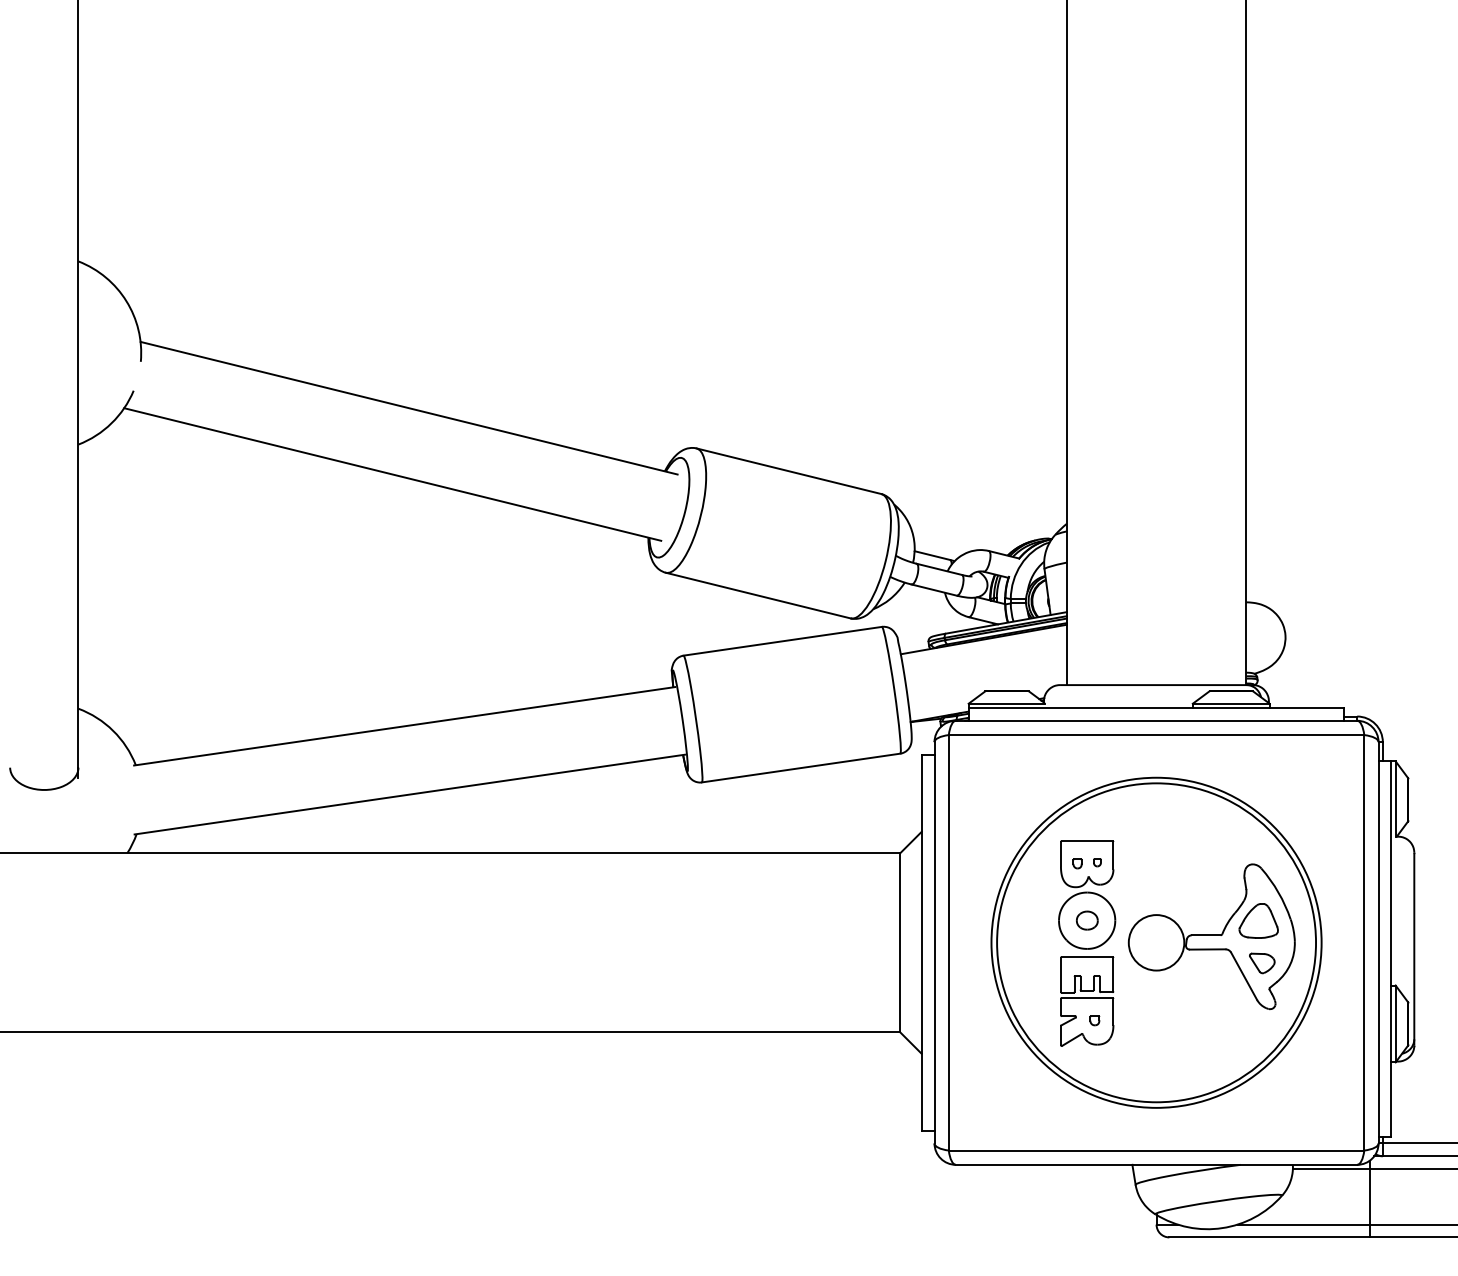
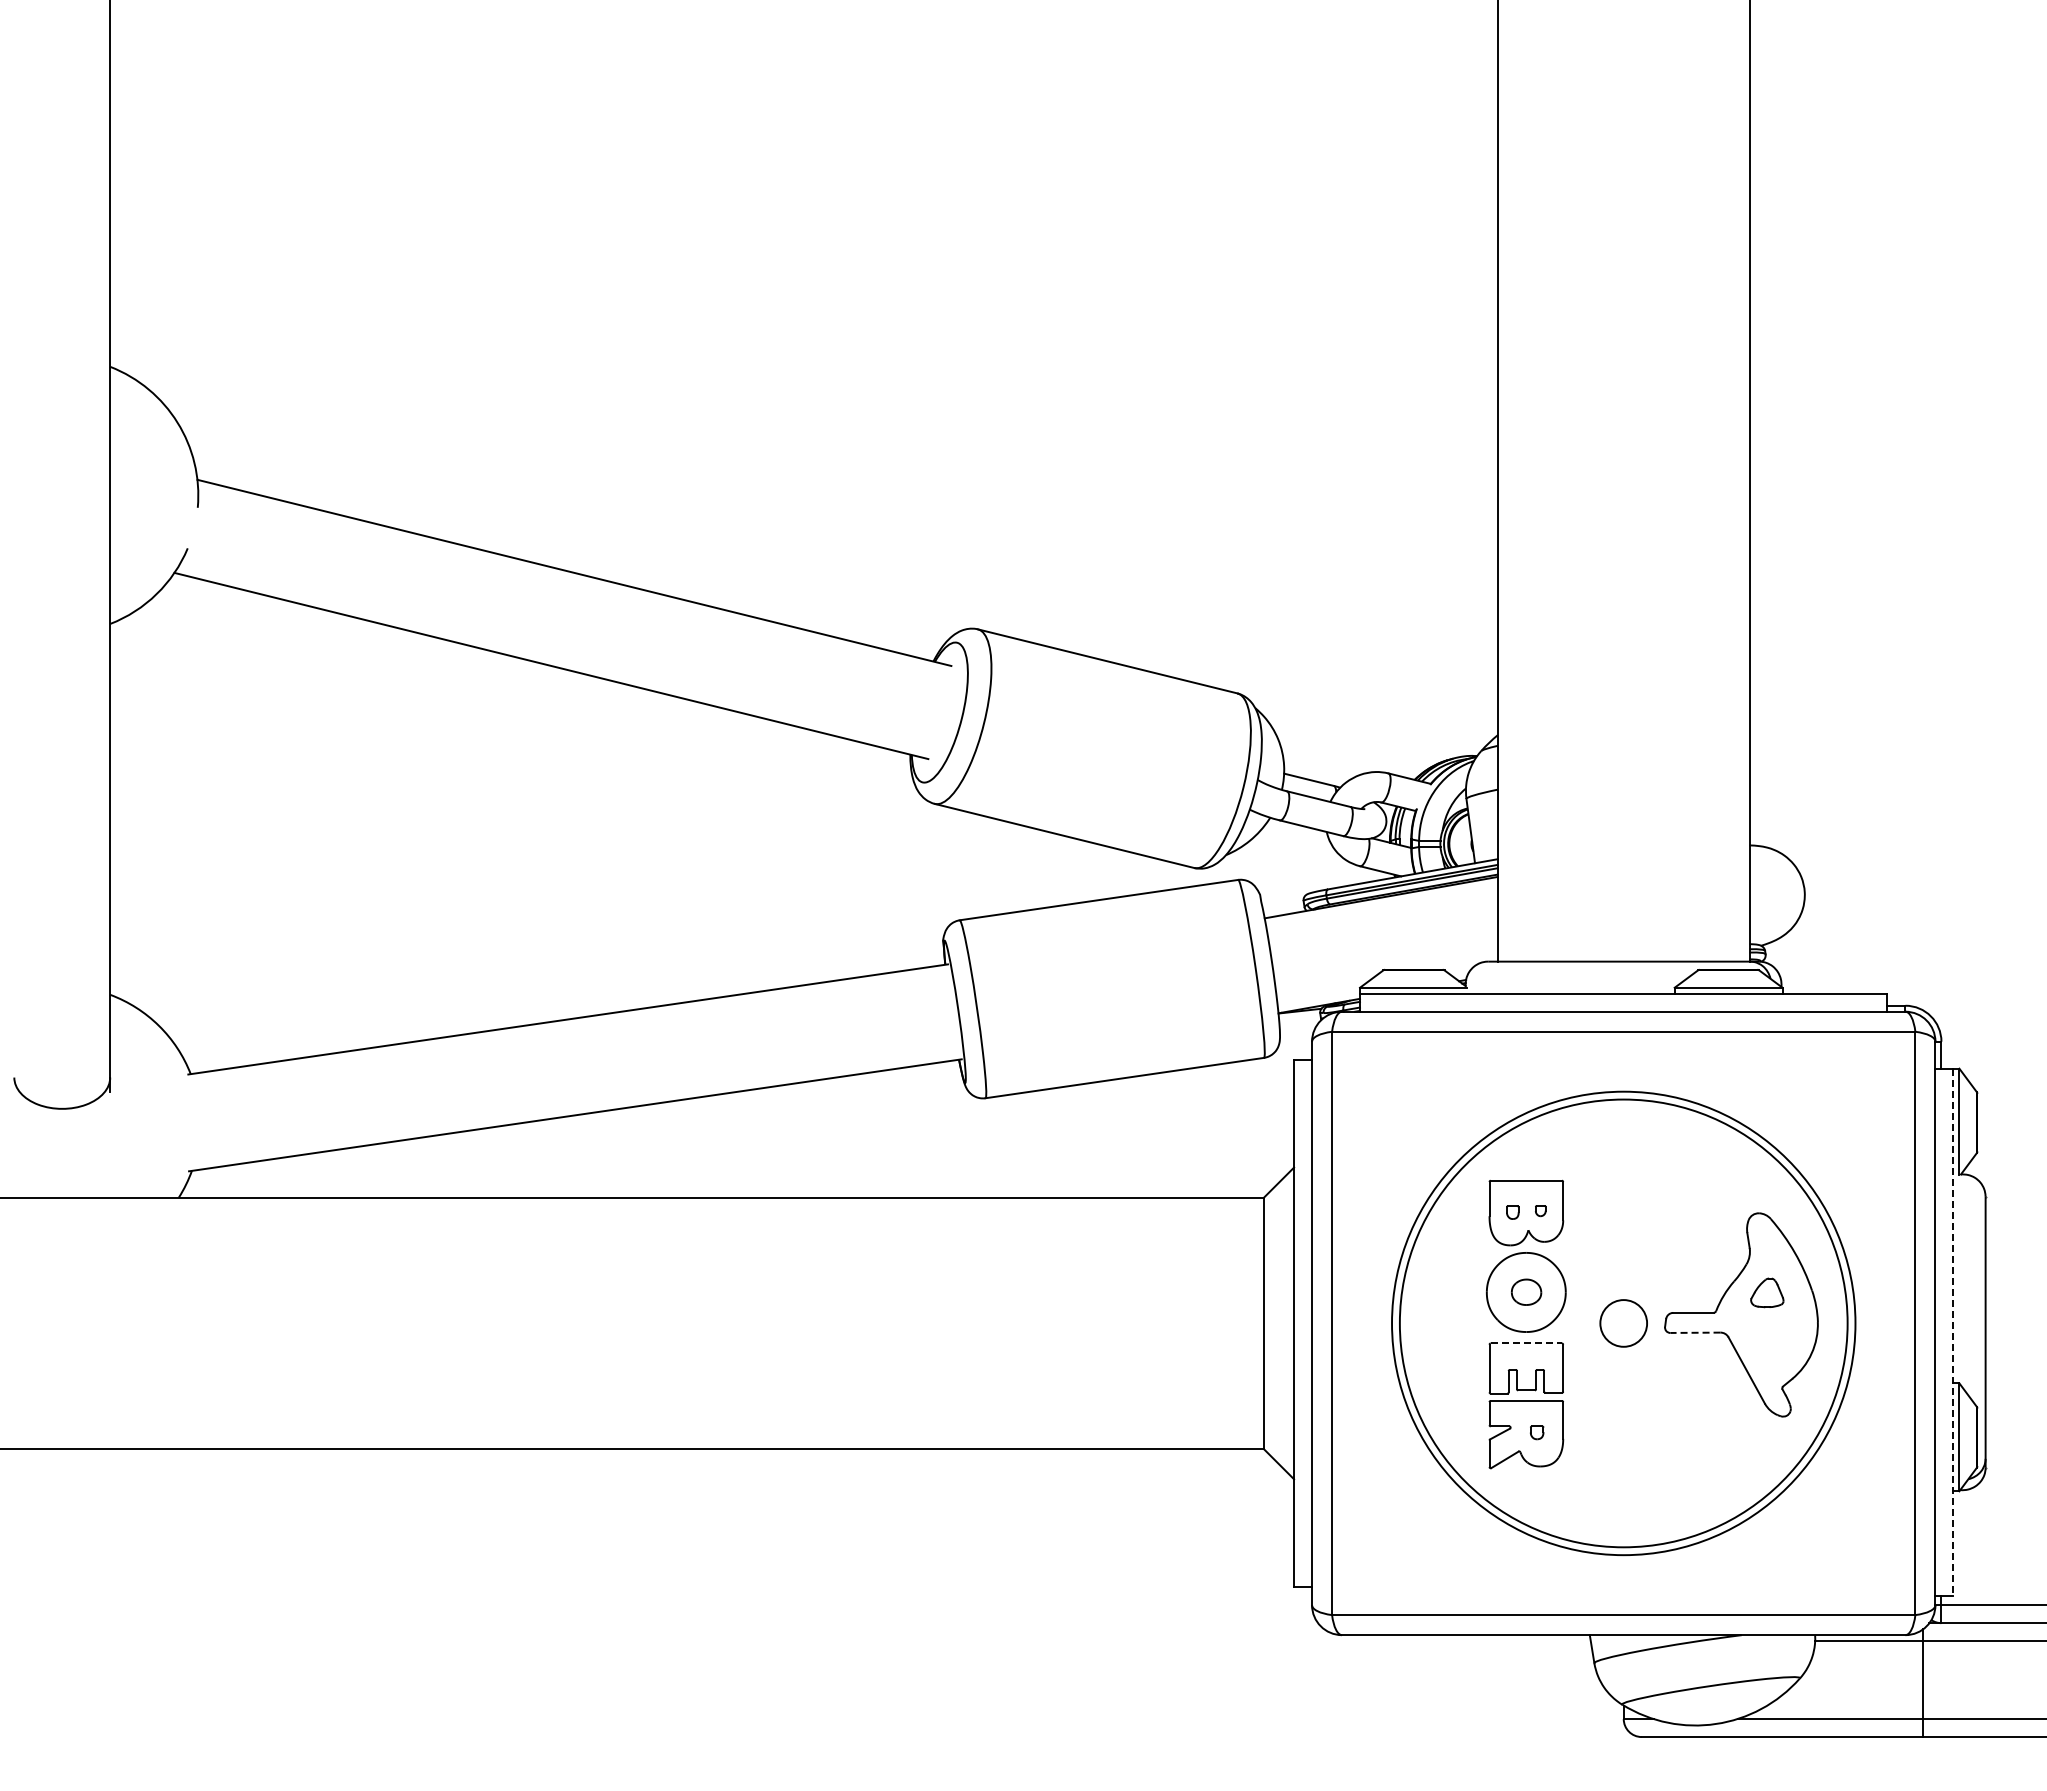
part: (1258, 920) -> (1767, 1292), size x0.6
circle: (1156, 942) -> (1623, 1323), size x0.6
line: (1207, 949) -> (1695, 1332), solid -> dashed
line: (1391, 949) -> (1953, 1332), solid -> dashed
line: (1087, 957) -> (1526, 1343), solid -> dashed
part: (1261, 963) -> (1771, 1352), removed

